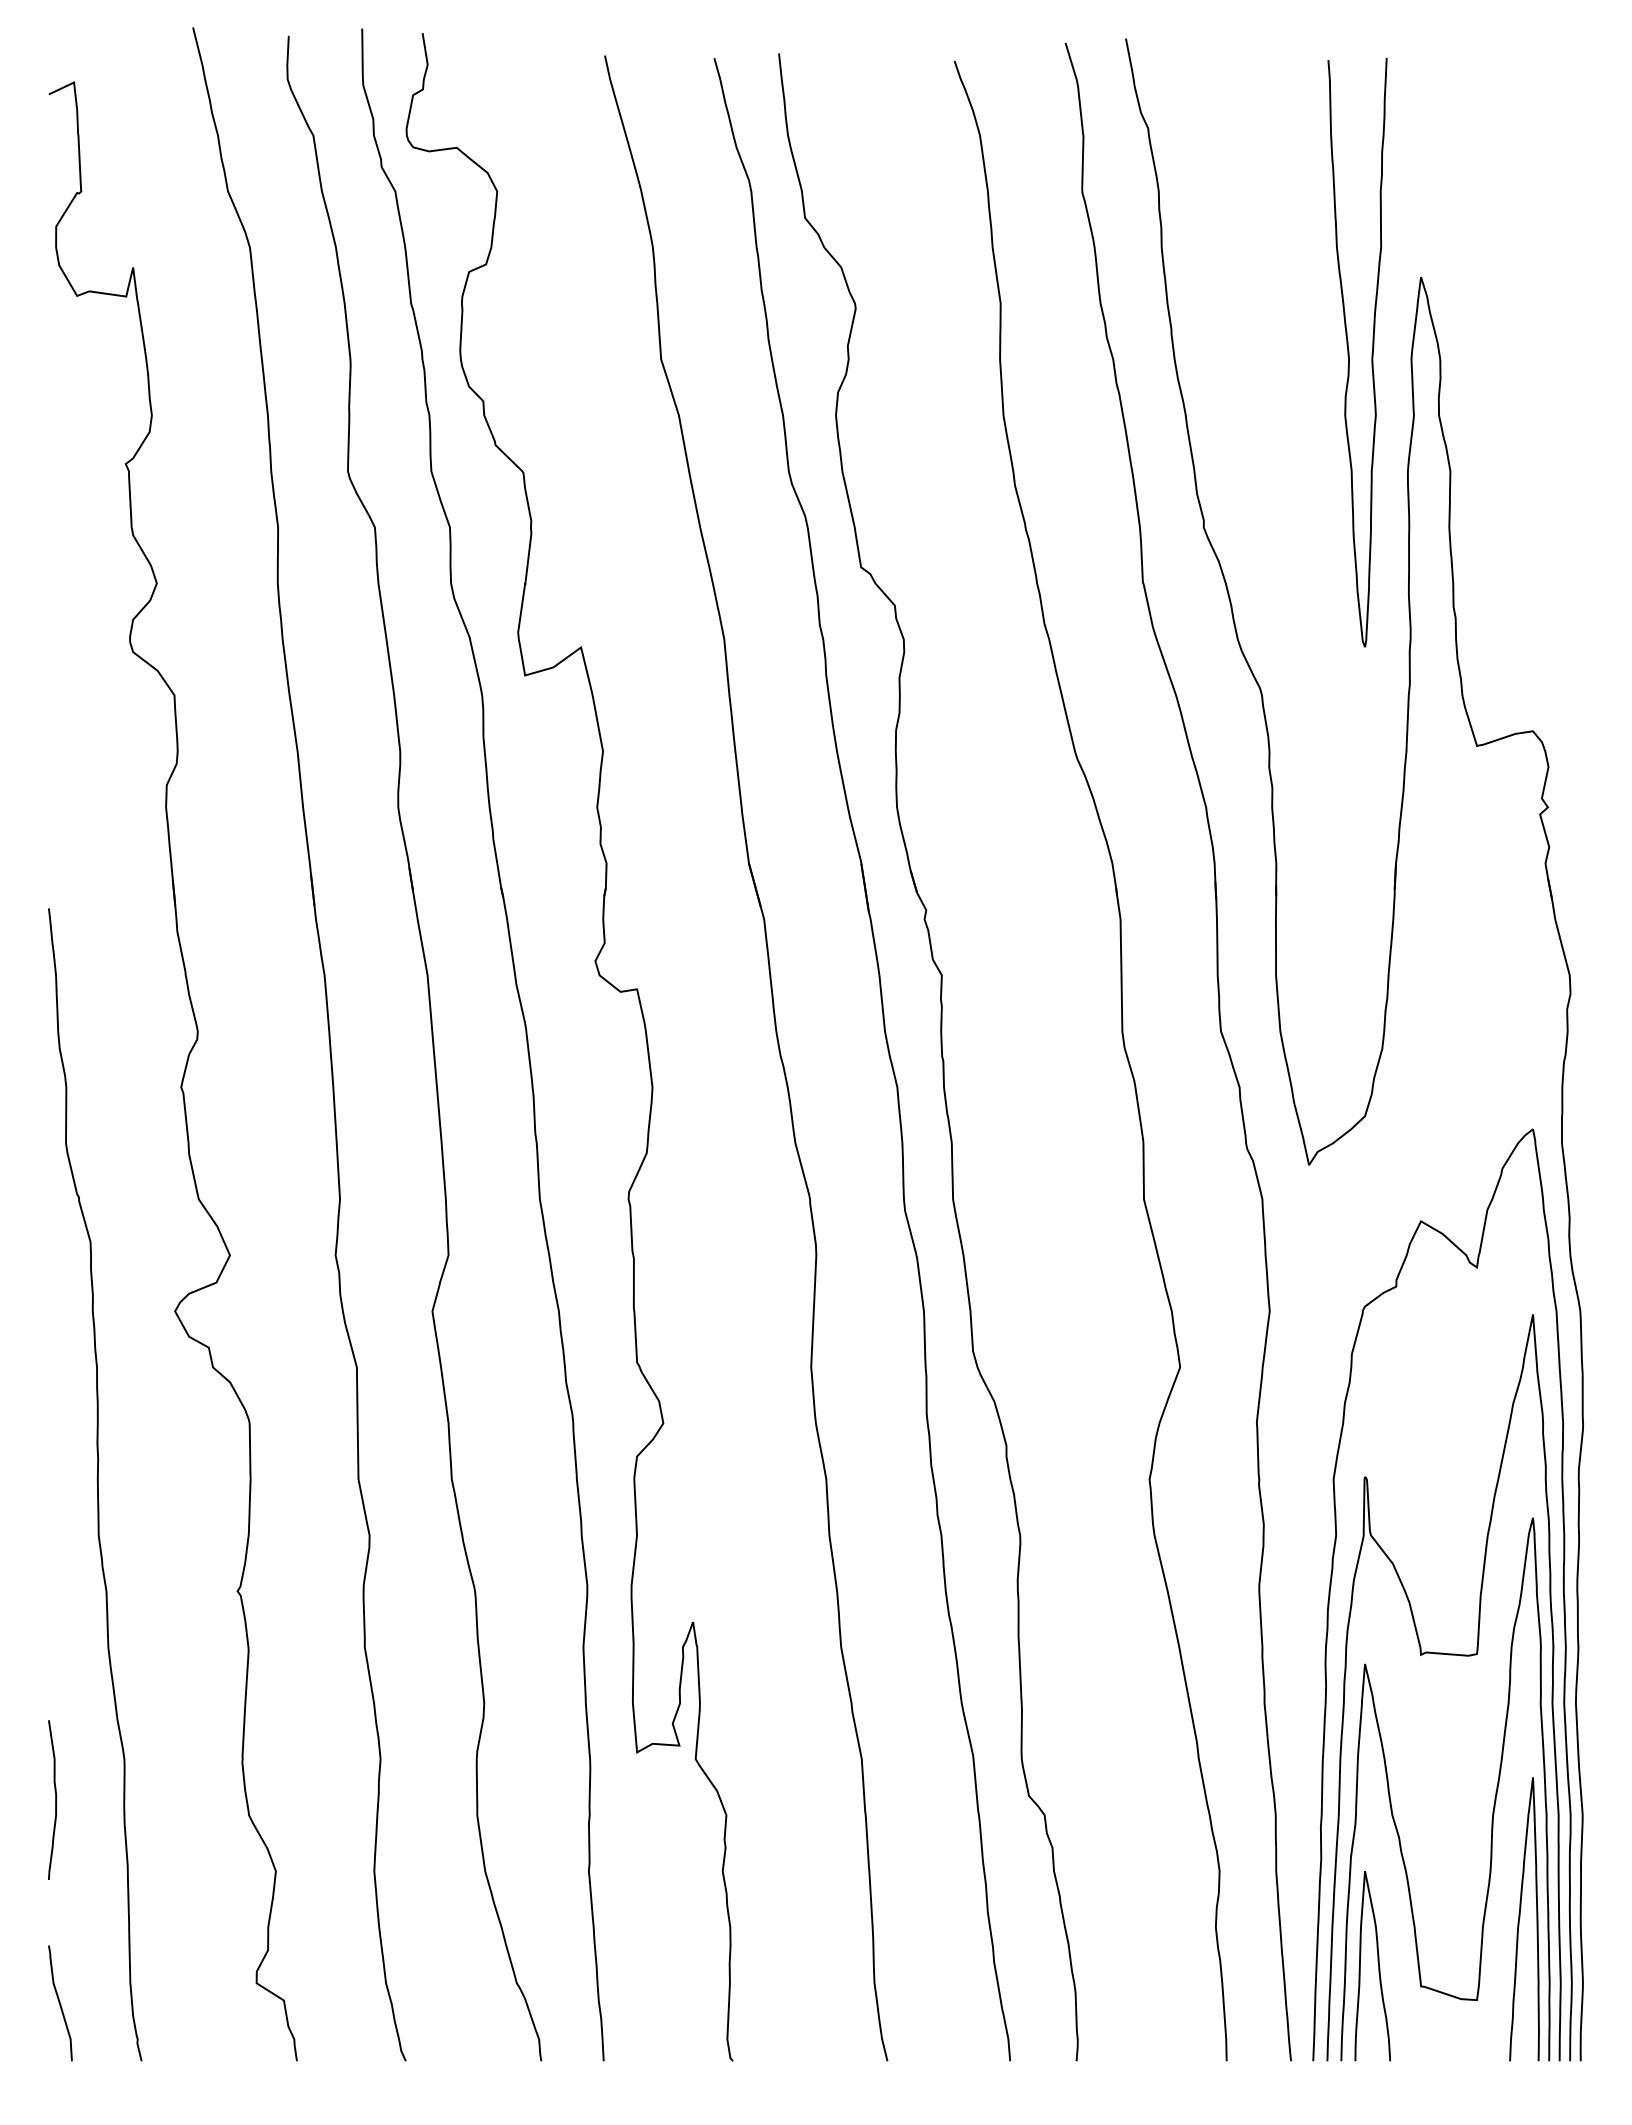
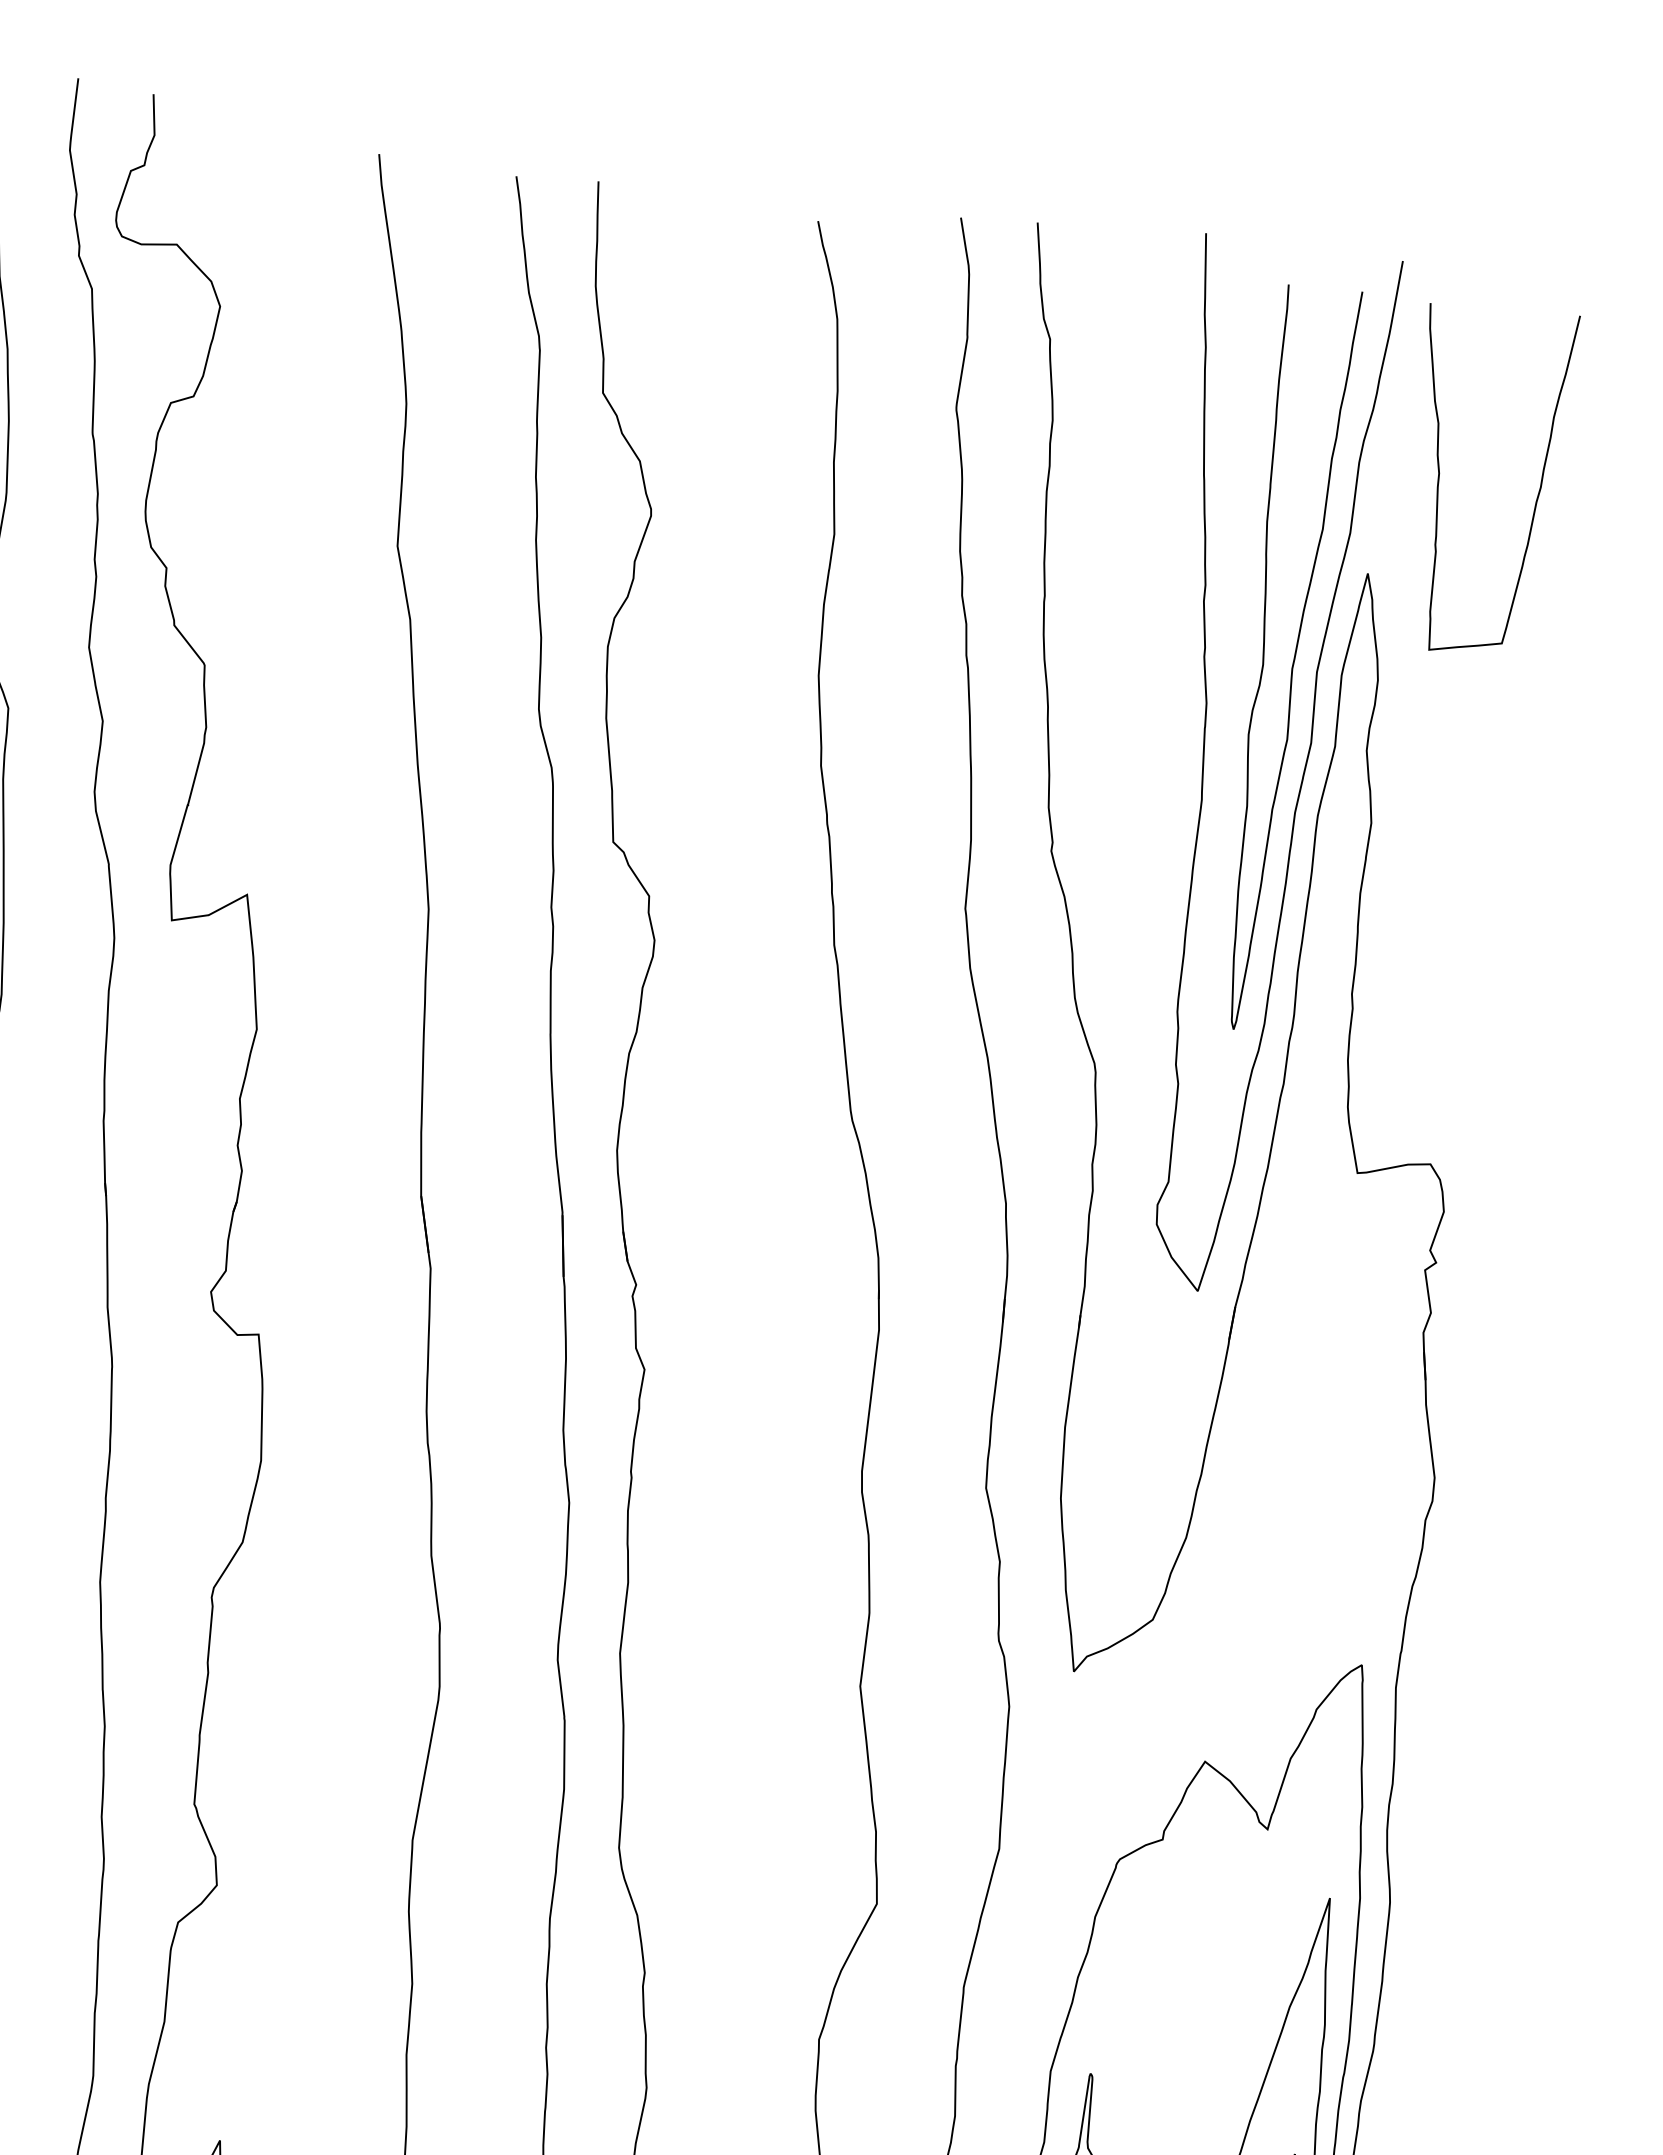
curve: (1467, 197) -> (1440, 481), added
curve: (1314, 445) -> (1204, 767), added

